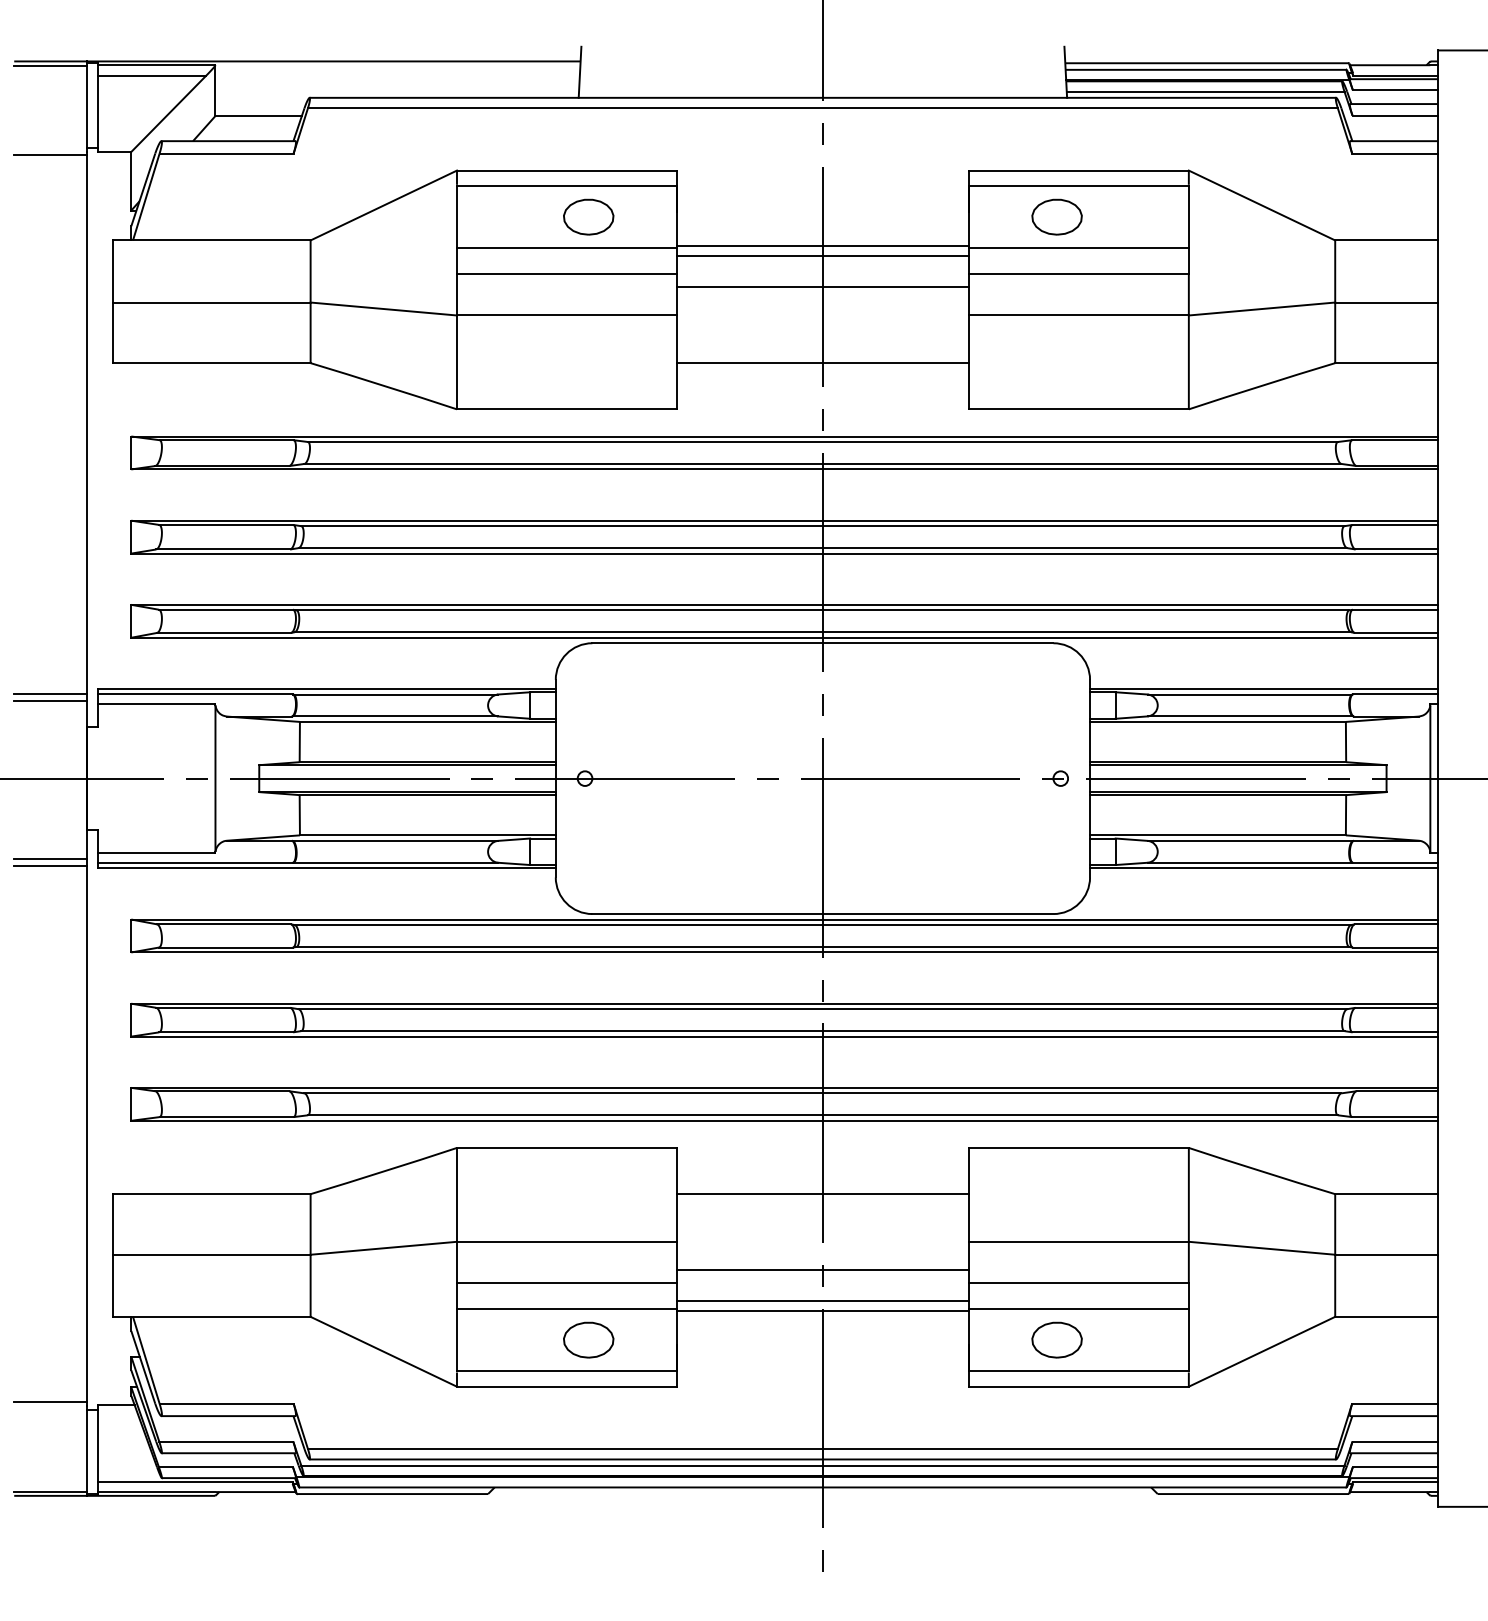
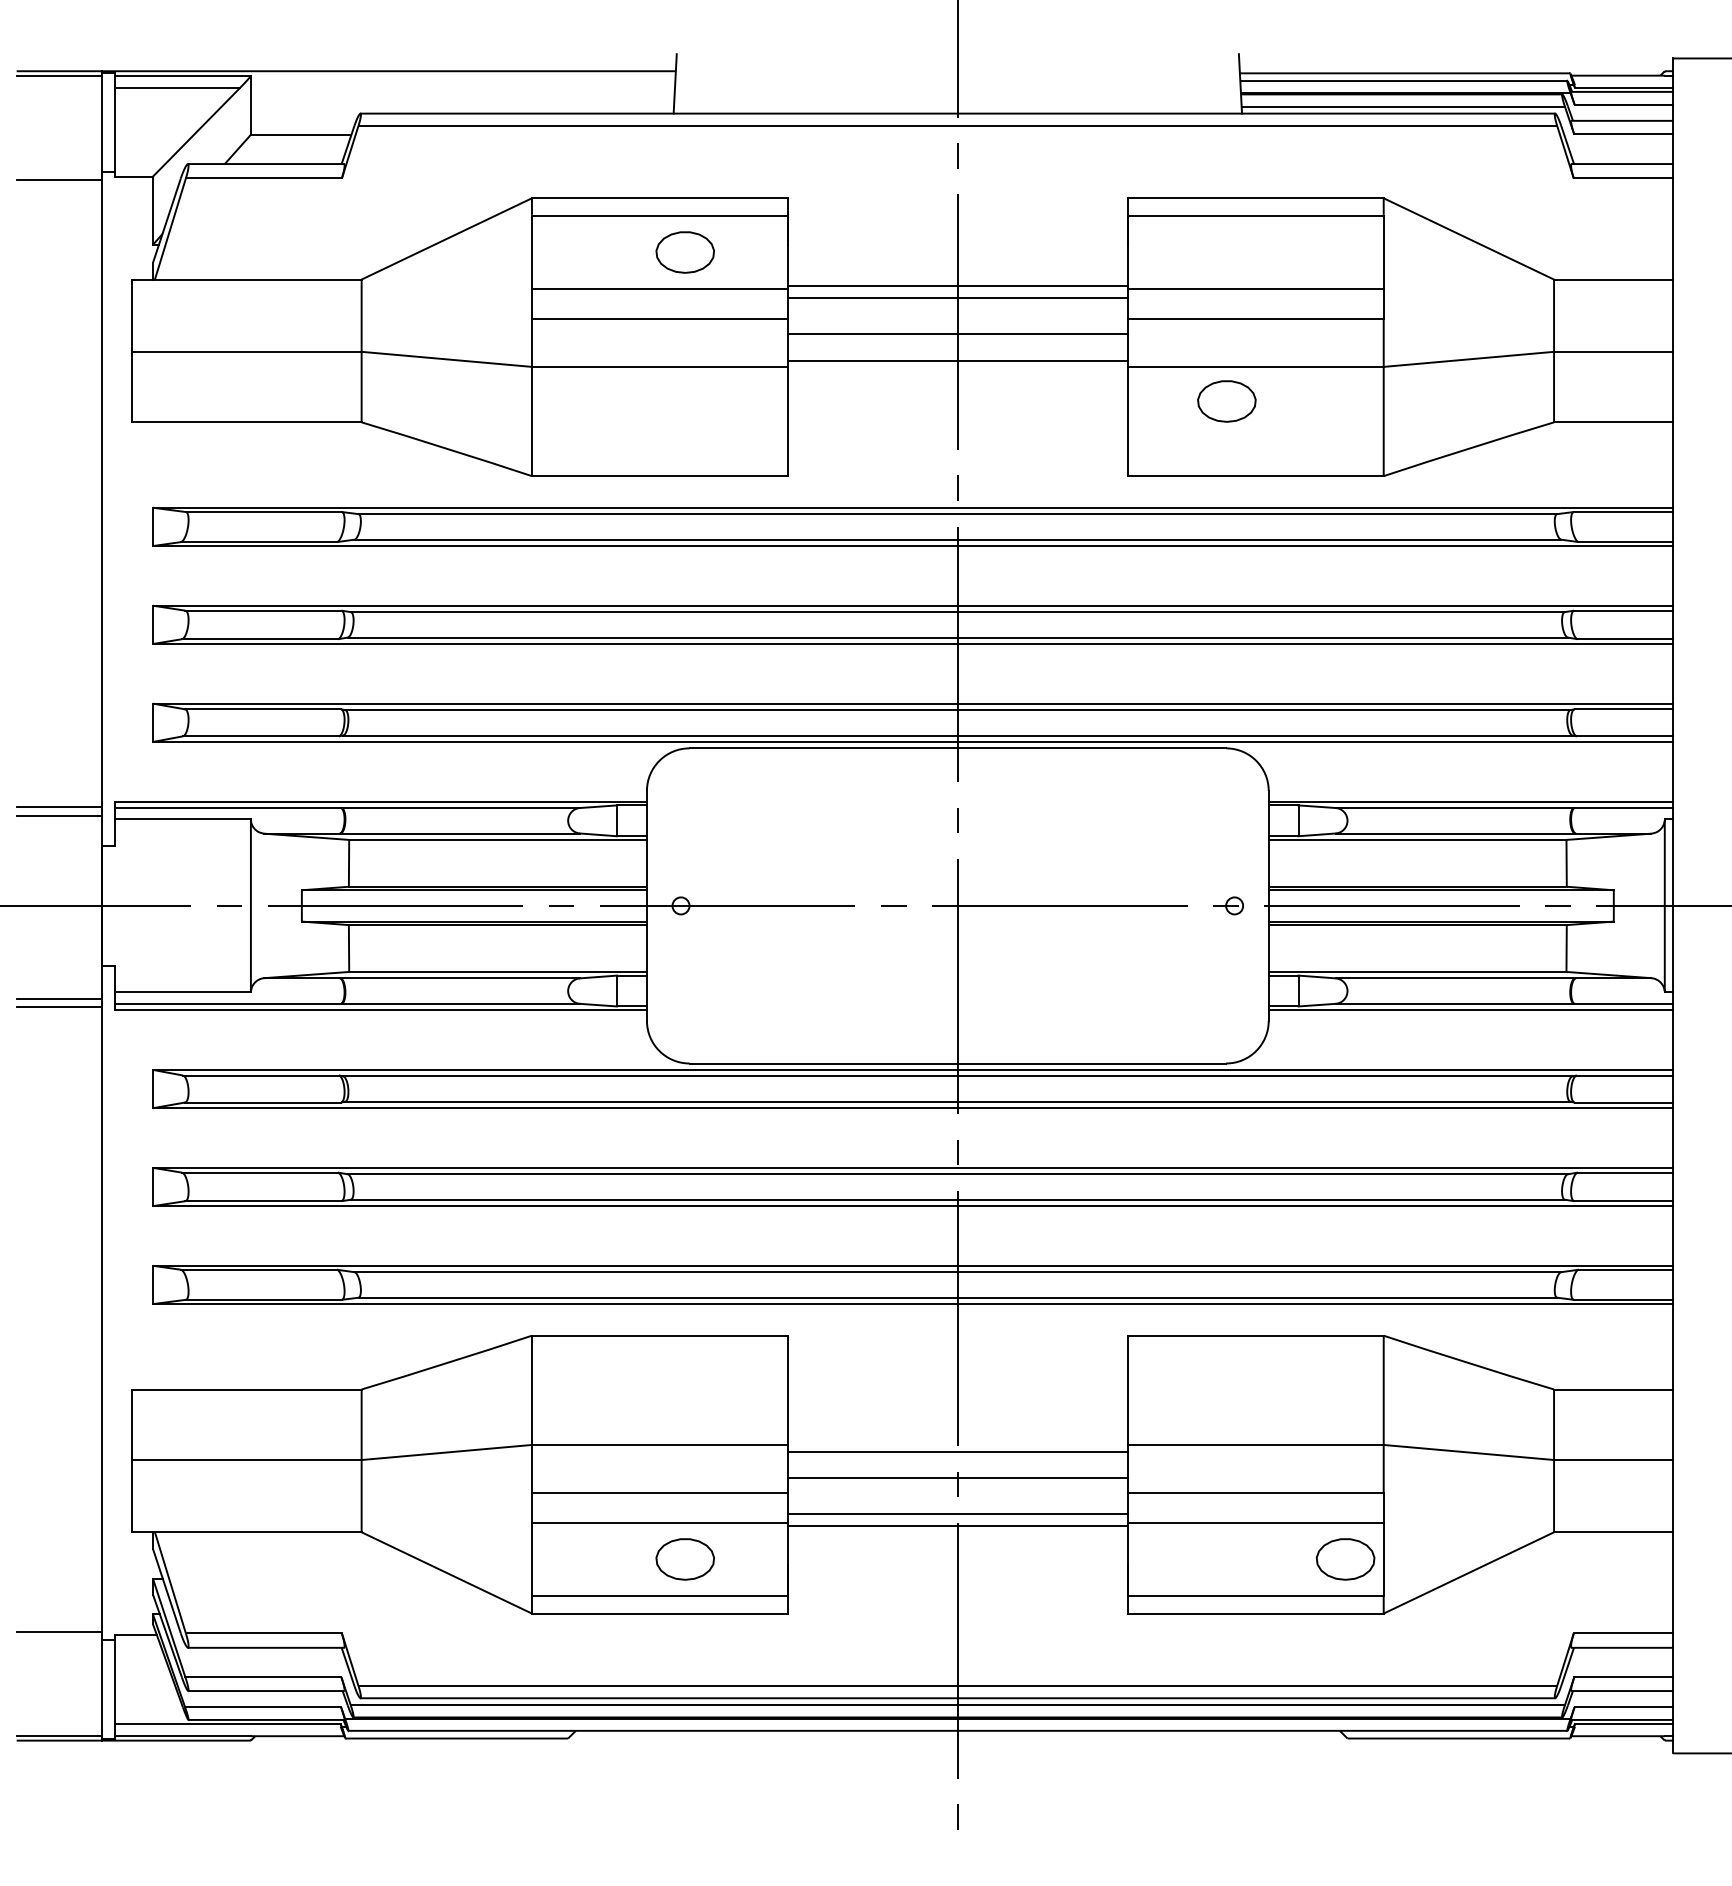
part: (1056, 216) -> (1226, 400), moved
line: (822, 363) -> (957, 361), moved
line: (822, 1194) -> (957, 1452), moved
part: (1056, 1339) -> (1344, 1558), moved

